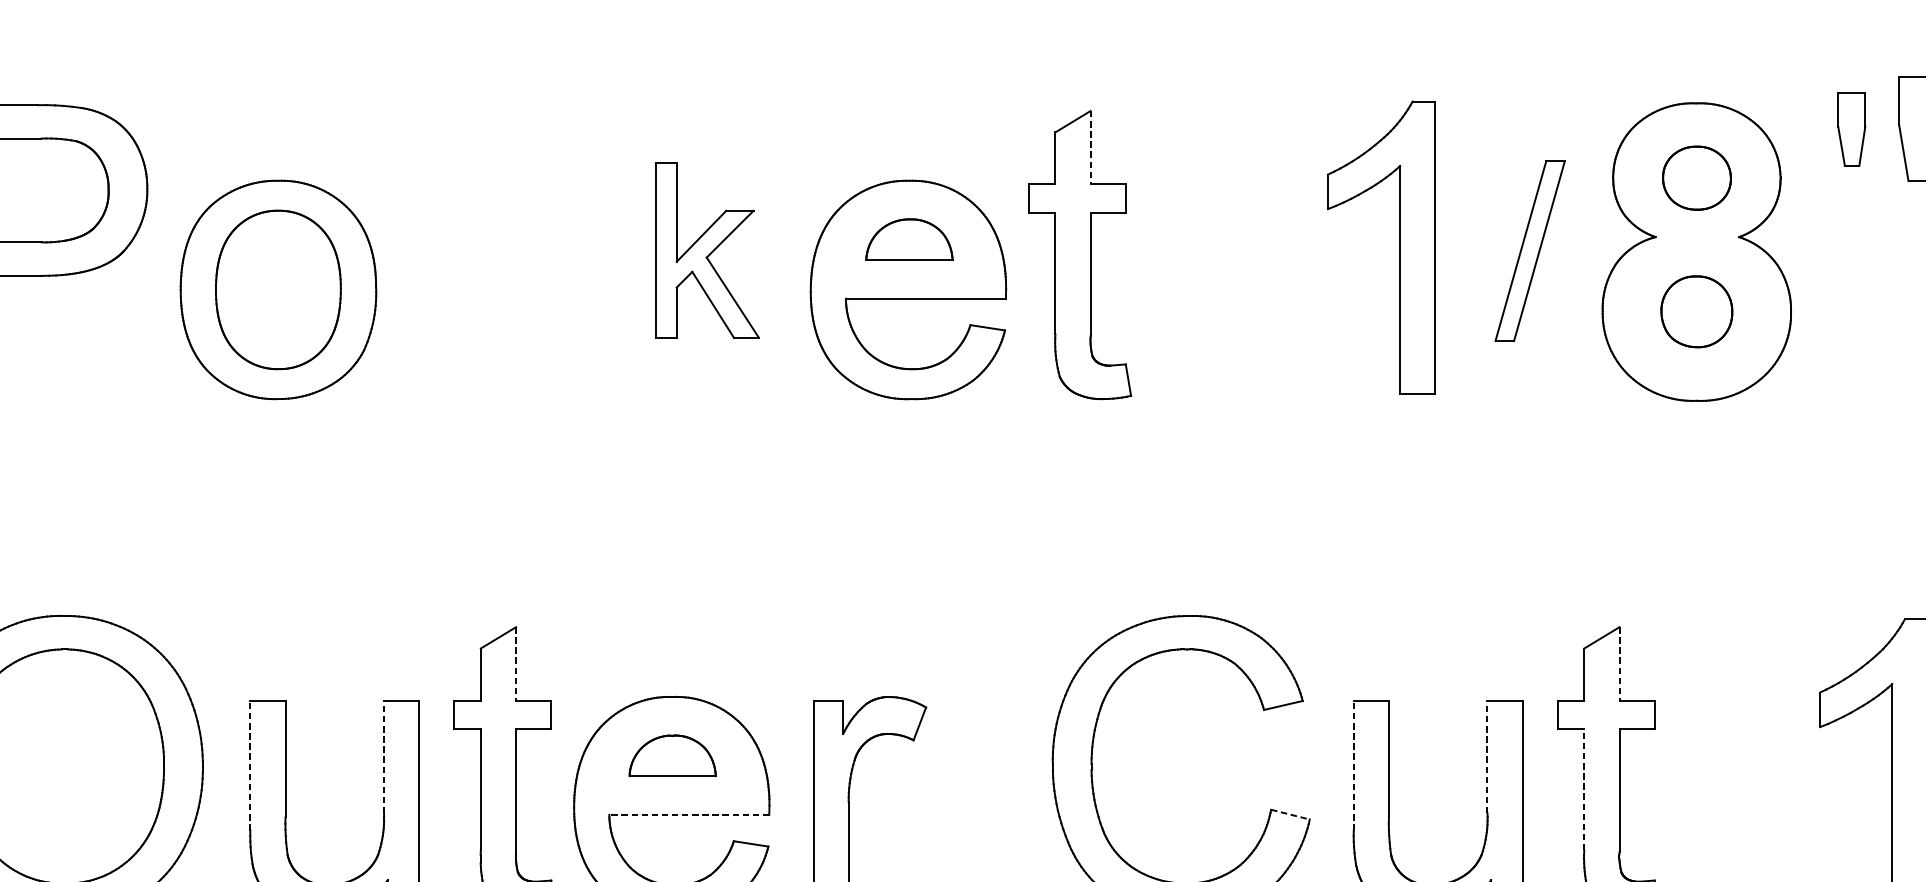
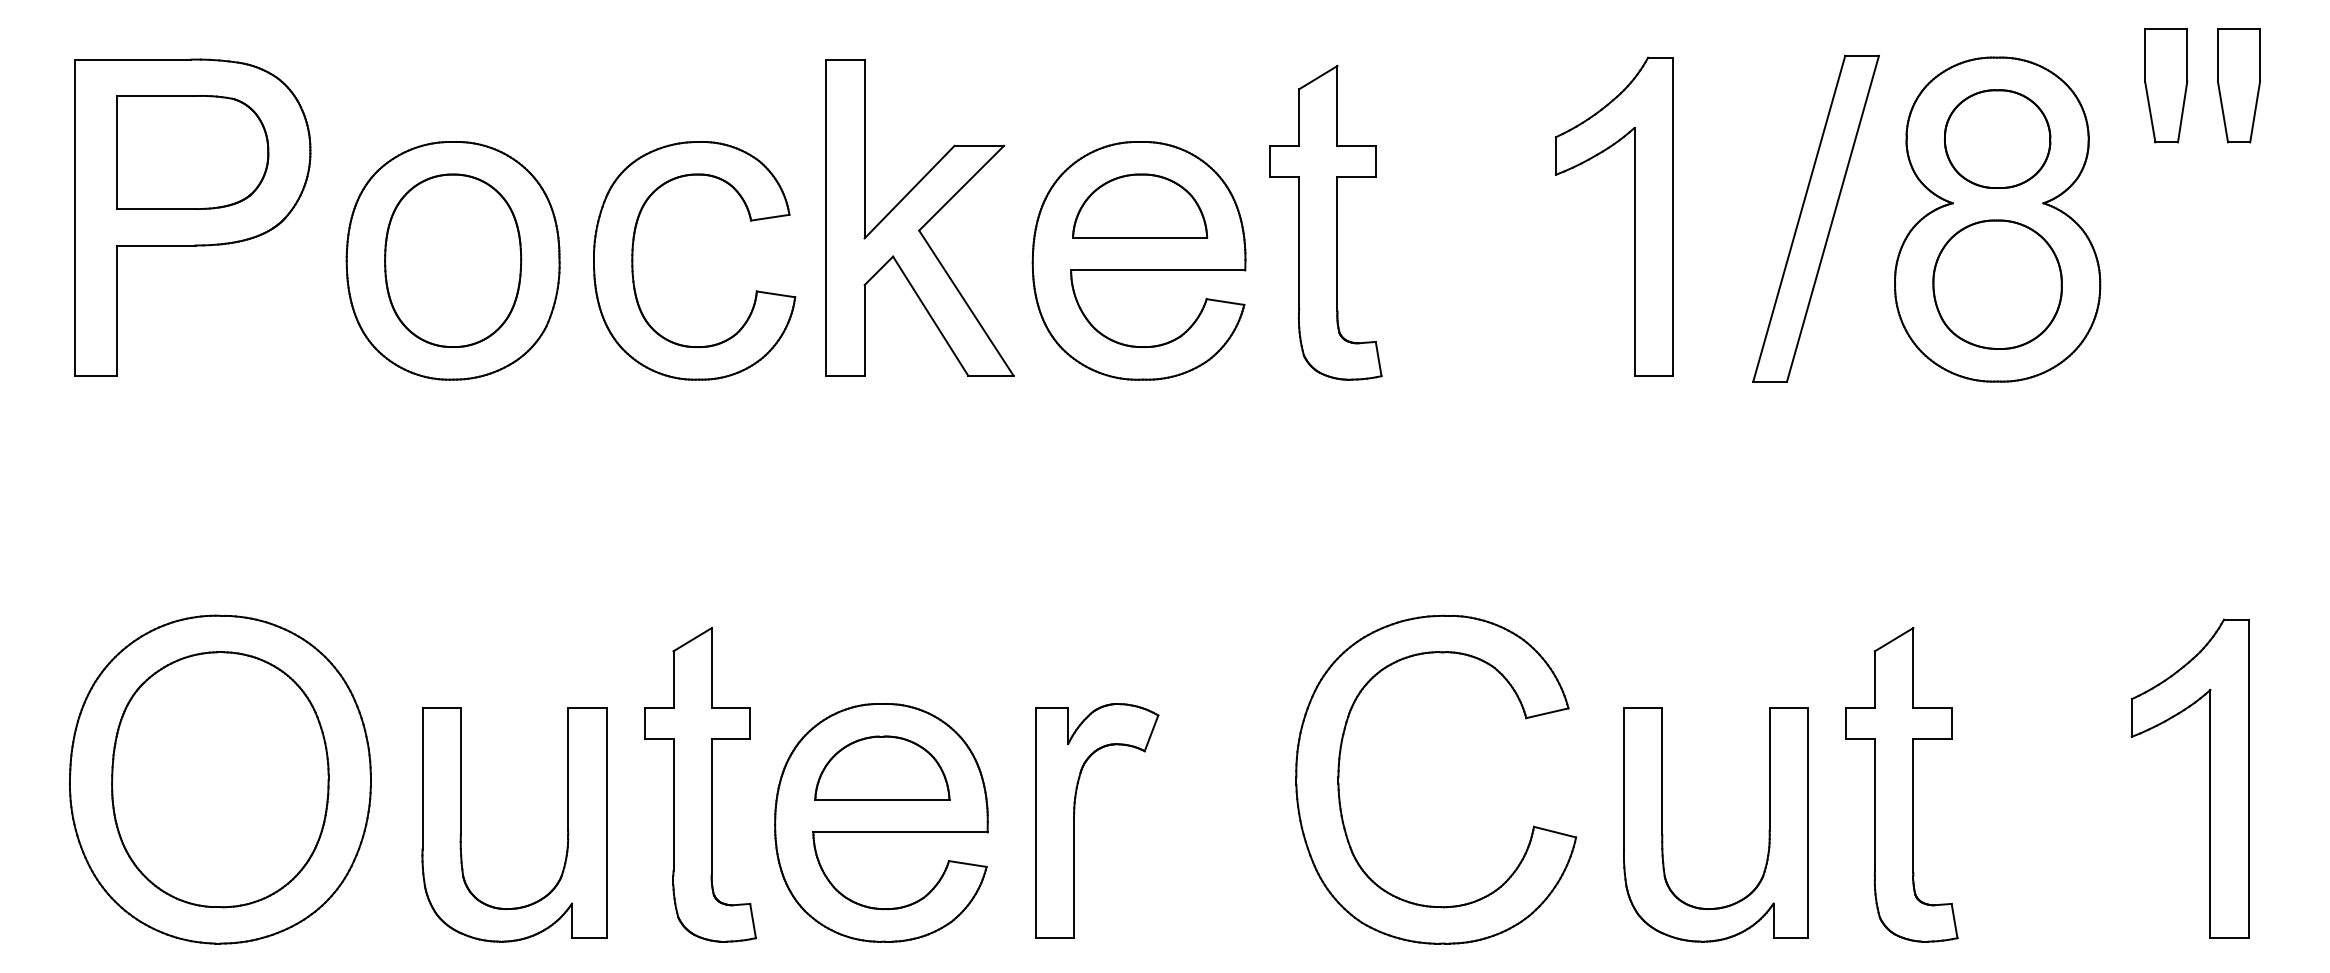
part: (1851, 128) -> (2166, 85), size x1.43
line: (1090, 147) -> (1337, 105), dashed -> solid
part: (1696, 177) -> (1997, 138), size x1.43
part: (909, 239) -> (1140, 205), size x1.43
part: (1400, 247) -> (1634, 216), moved
part: (706, 250) -> (919, 217), size x1.67
part: (1529, 251) -> (1815, 218), size x1.67
part: (444, 289) -> (633, 260), added
part: (1696, 311) -> (1997, 284), size x1.67
line: (515, 663) -> (711, 667), dashed -> solid
line: (1619, 663) -> (1913, 667), dashed -> solid
part: (672, 755) -> (882, 767), size x1.43
line: (384, 756) -> (568, 768), dashed -> solid
line: (1487, 756) -> (1769, 768), dashed -> solid
line: (250, 765) -> (422, 778), dashed -> solid
line: (1354, 765) -> (1624, 778), dashed -> solid
line: (1584, 789) -> (1875, 804), dashed -> solid
line: (689, 814) -> (900, 832), dashed -> solid
line: (1290, 814) -> (1555, 832), dashed -> solid

